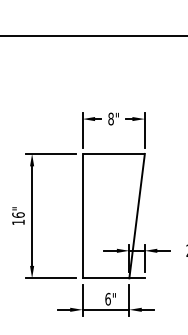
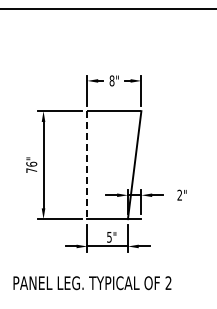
line: (82, 216) -> (87, 165), solid -> dashed
text: (18, 222) -> (31, 170), 16" -> 76"
text: (108, 298) -> (109, 236), 6" -> 5"

